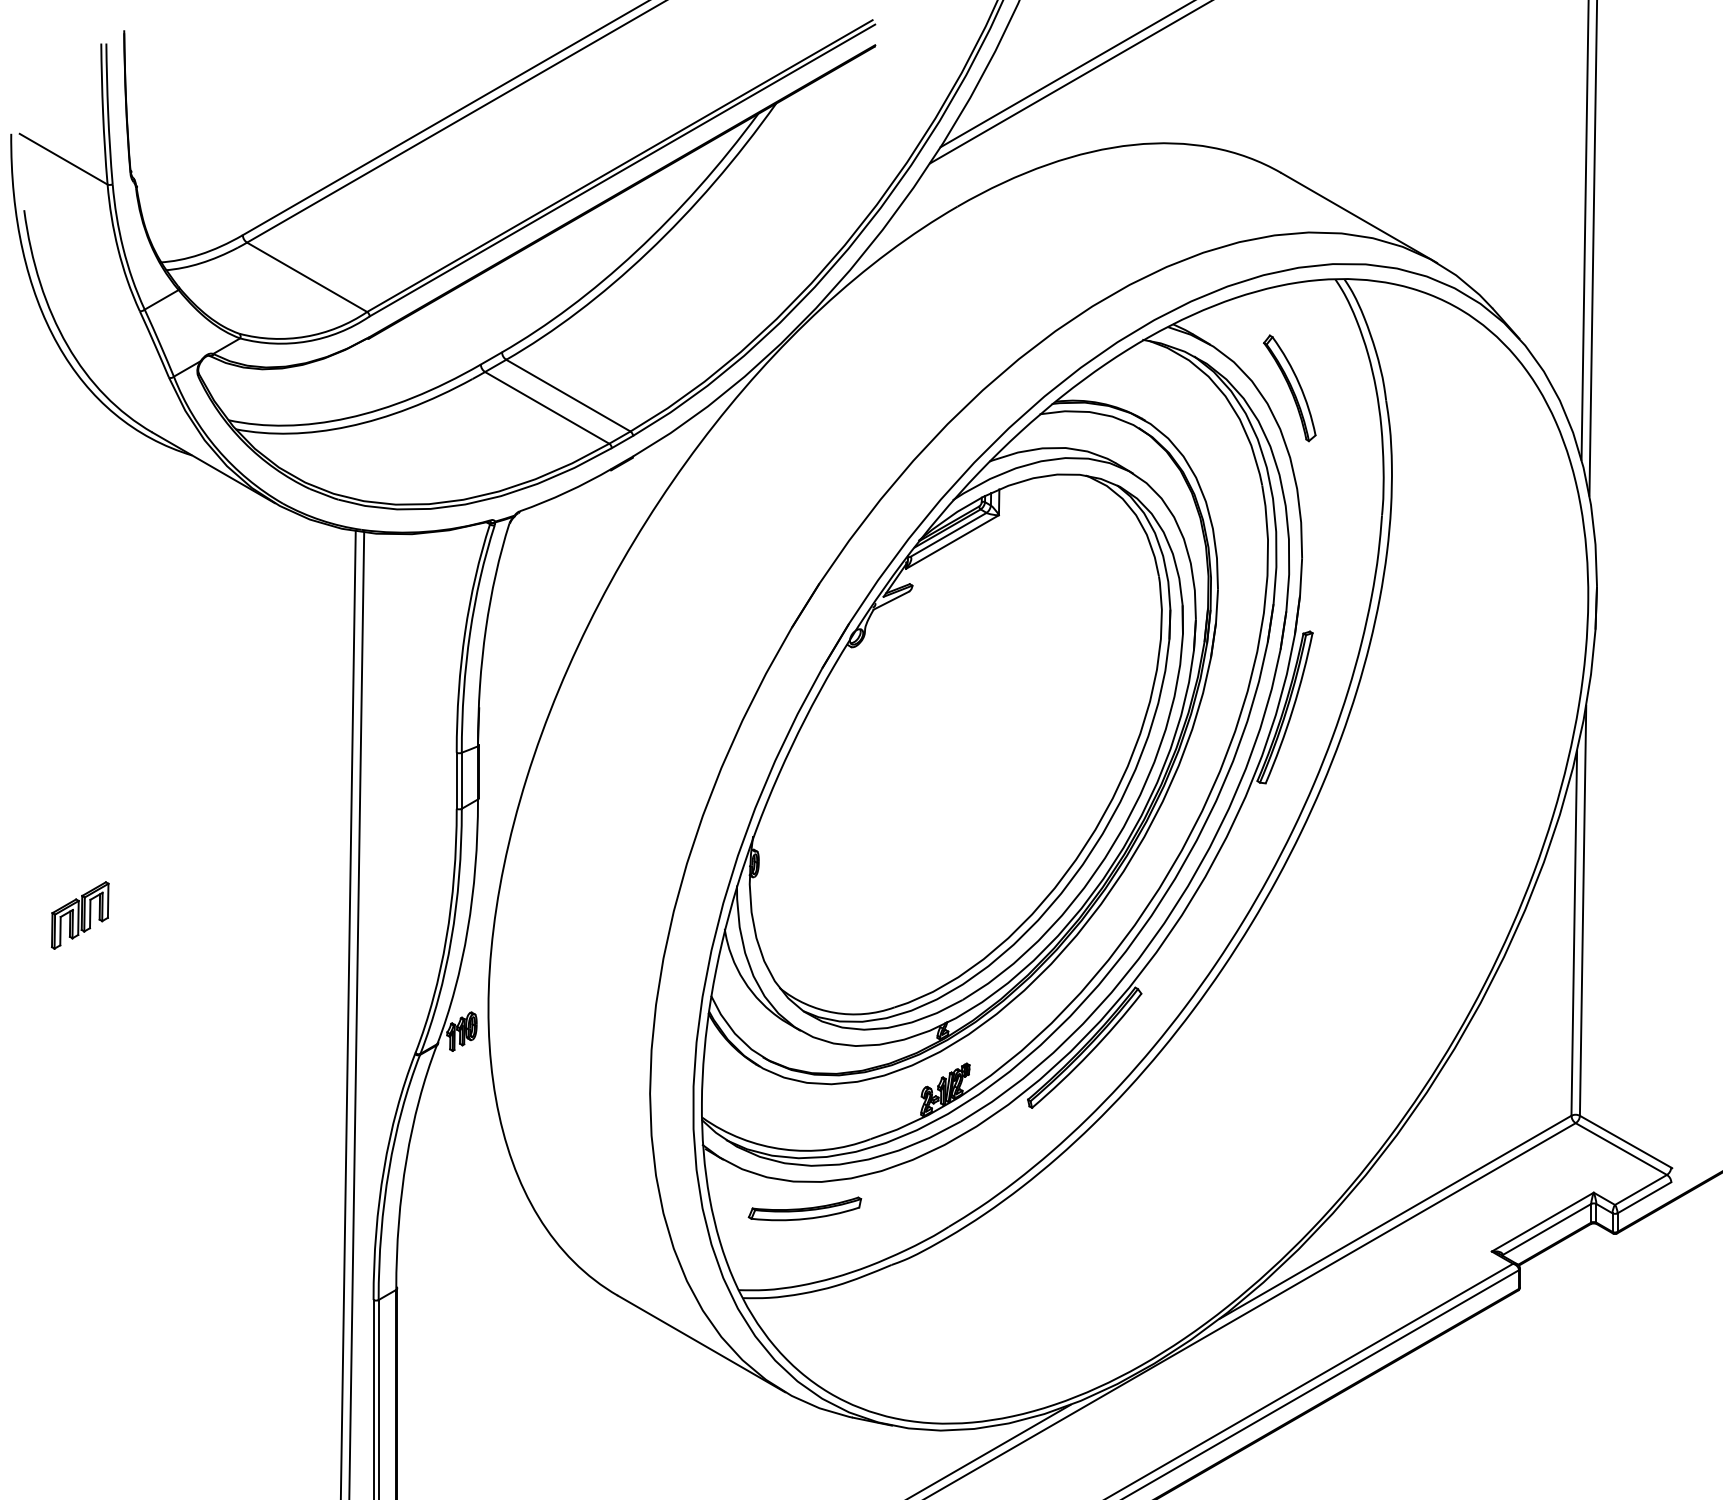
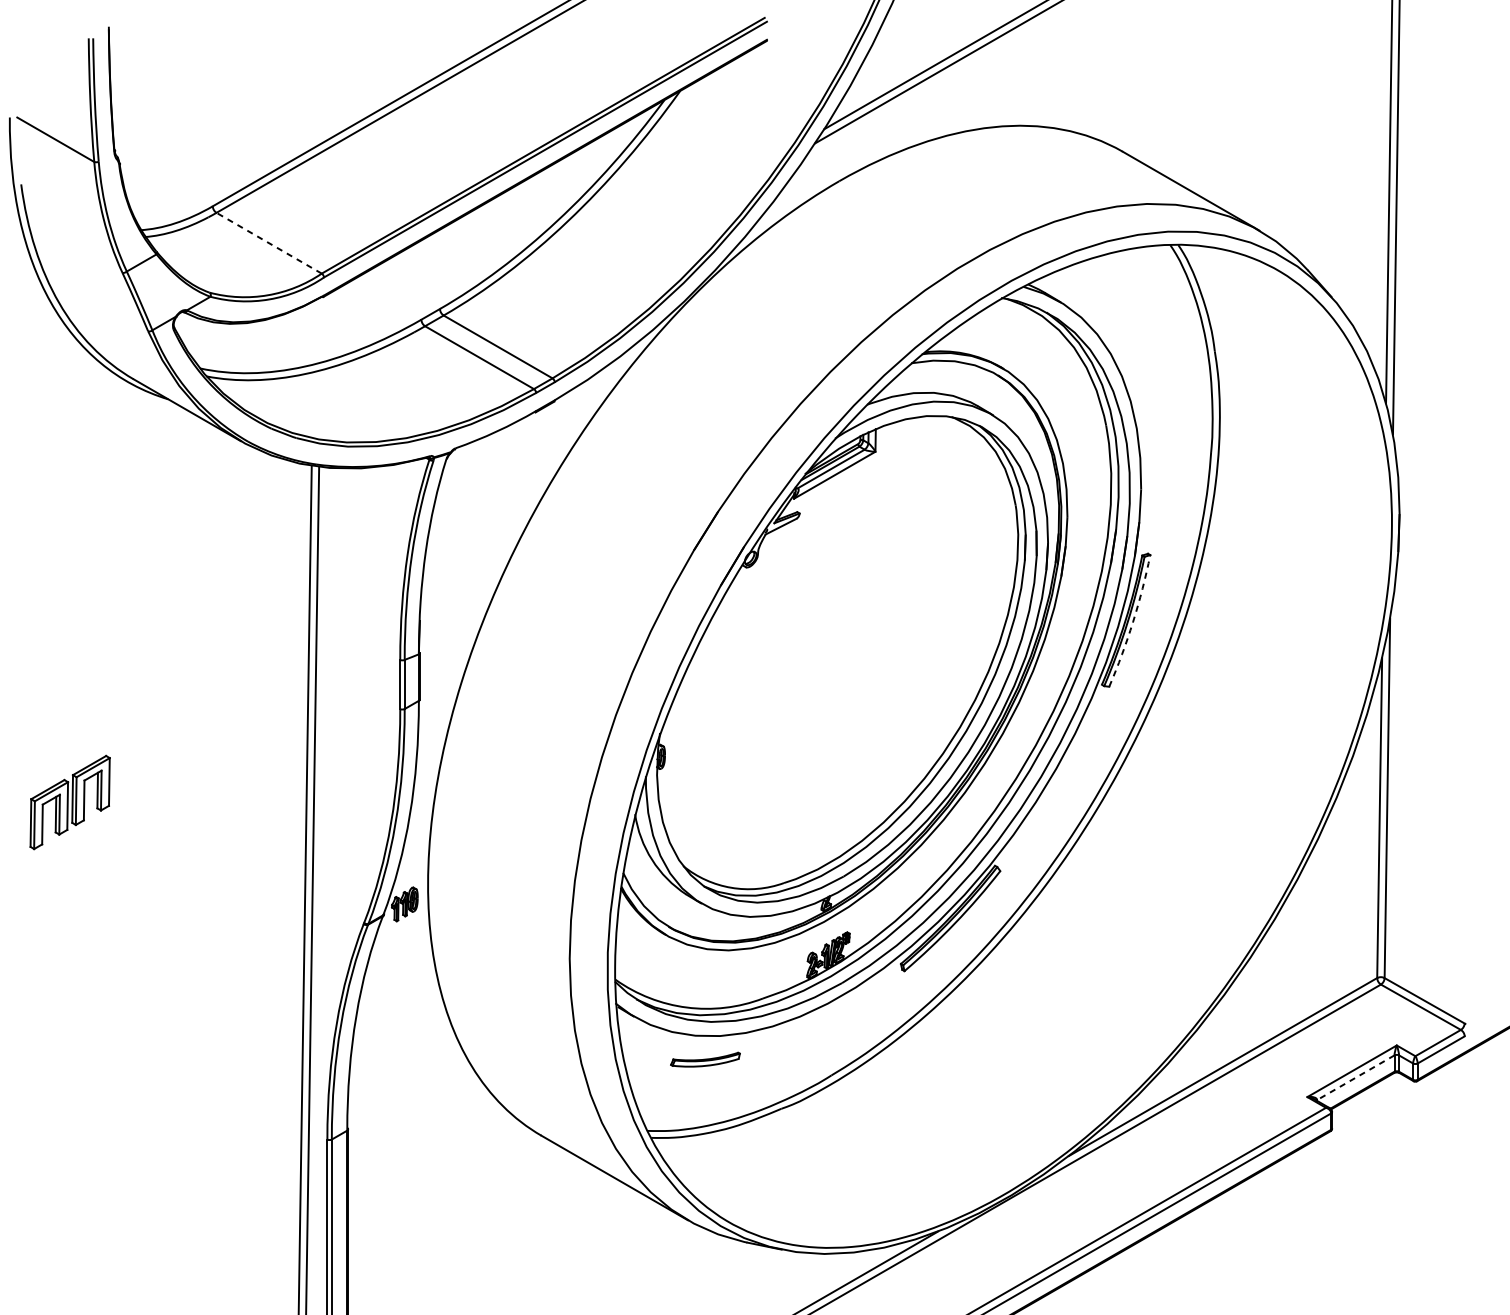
line: (306, 277) -> (268, 243), solid -> dashed
part: (1289, 388) -> (1130, 340), removed
arc: (1292, 709) -> (1132, 622), solid -> dashed
part: (80, 915) -> (70, 802), size x1.6
part: (804, 1208) -> (705, 1059), size x0.7
line: (1546, 1229) -> (1355, 1077), solid -> dashed

